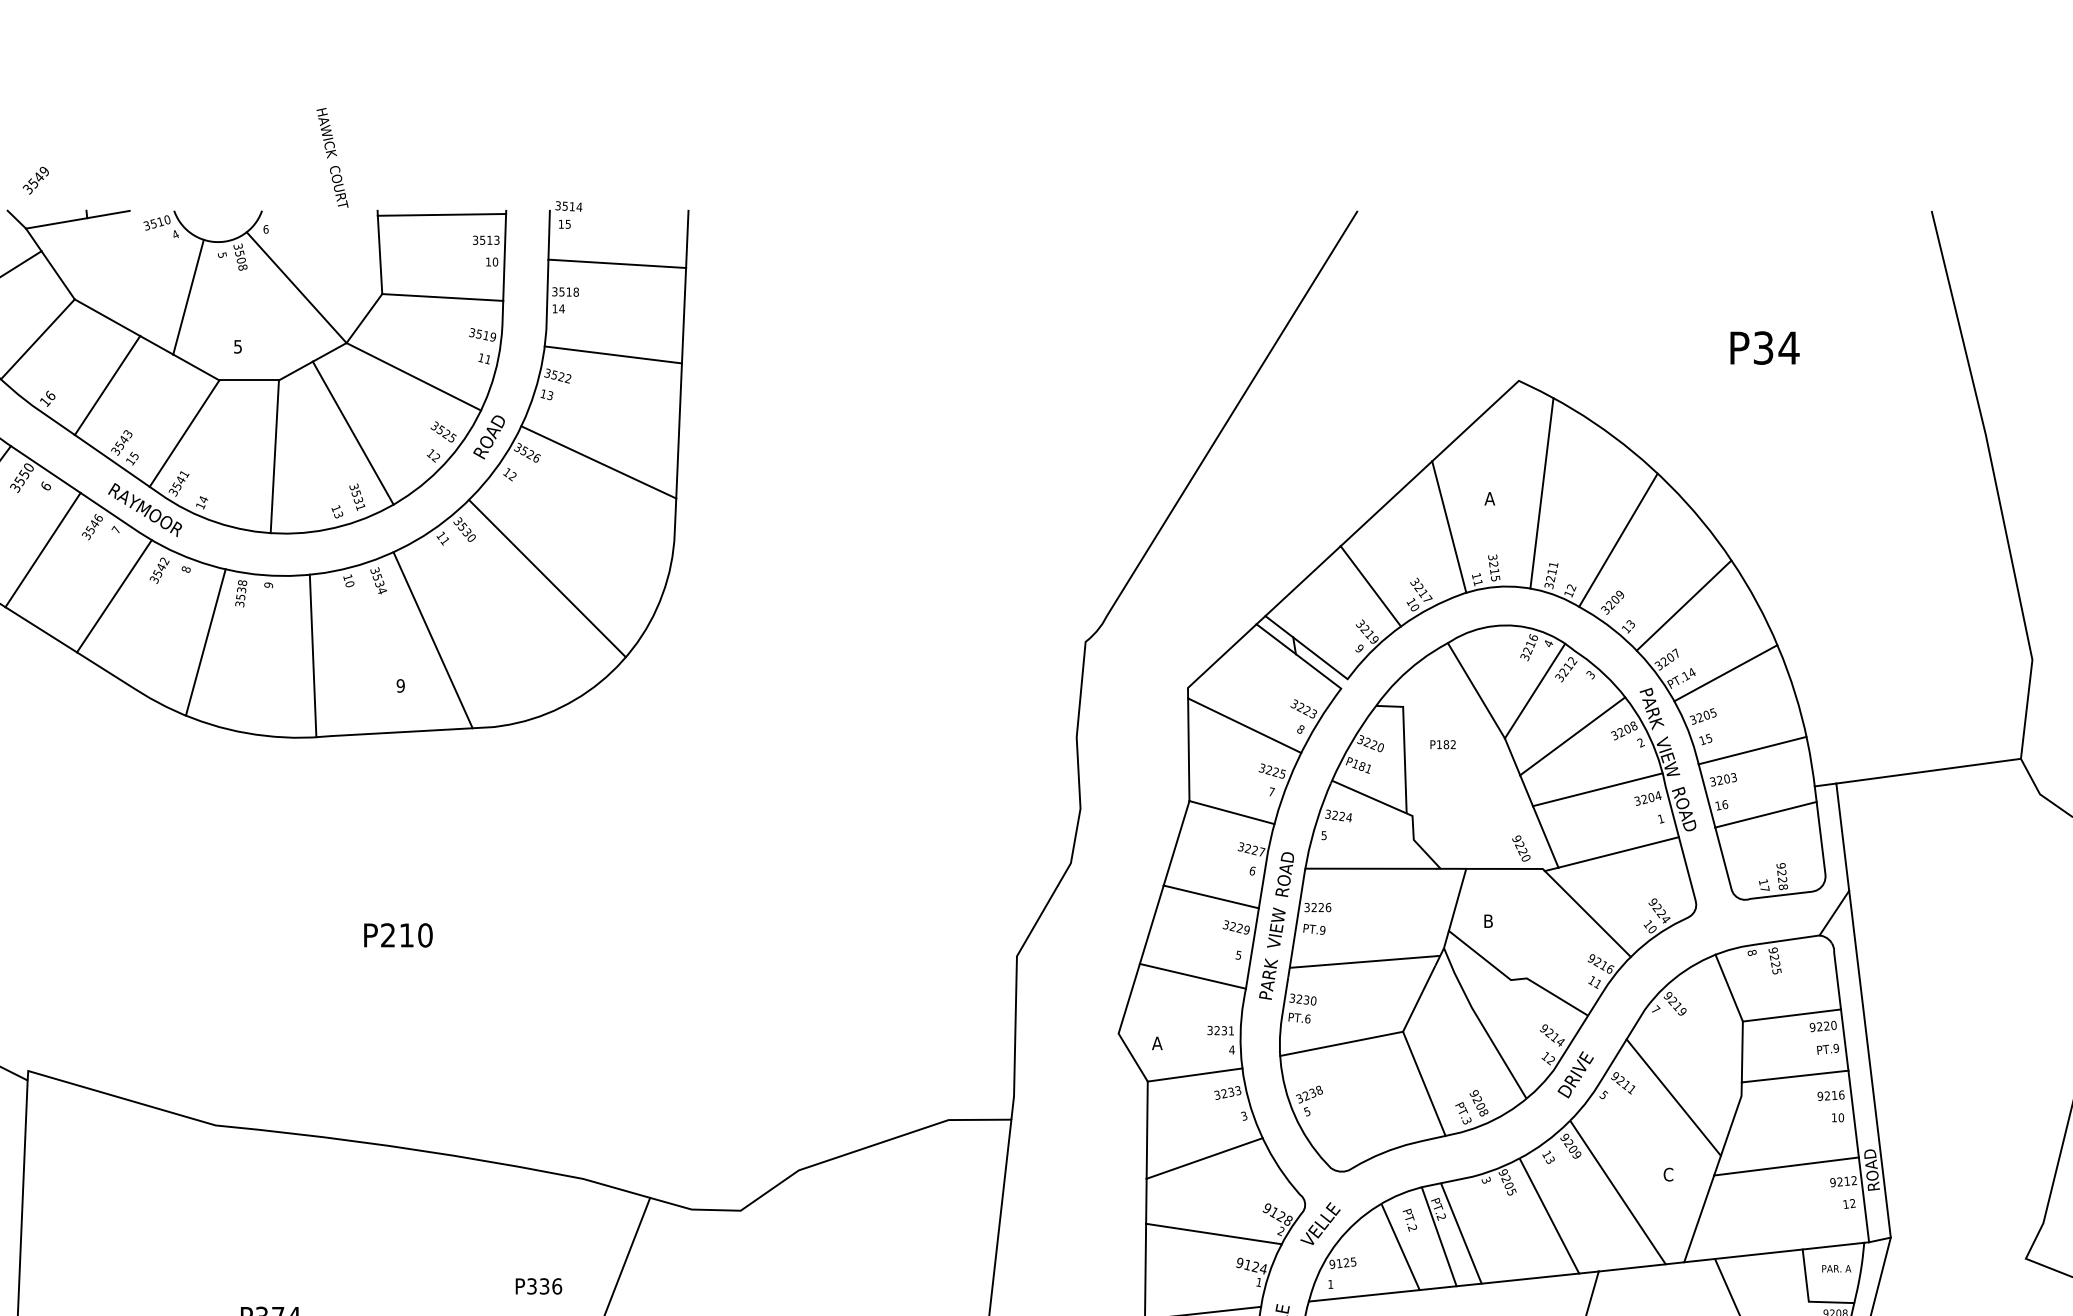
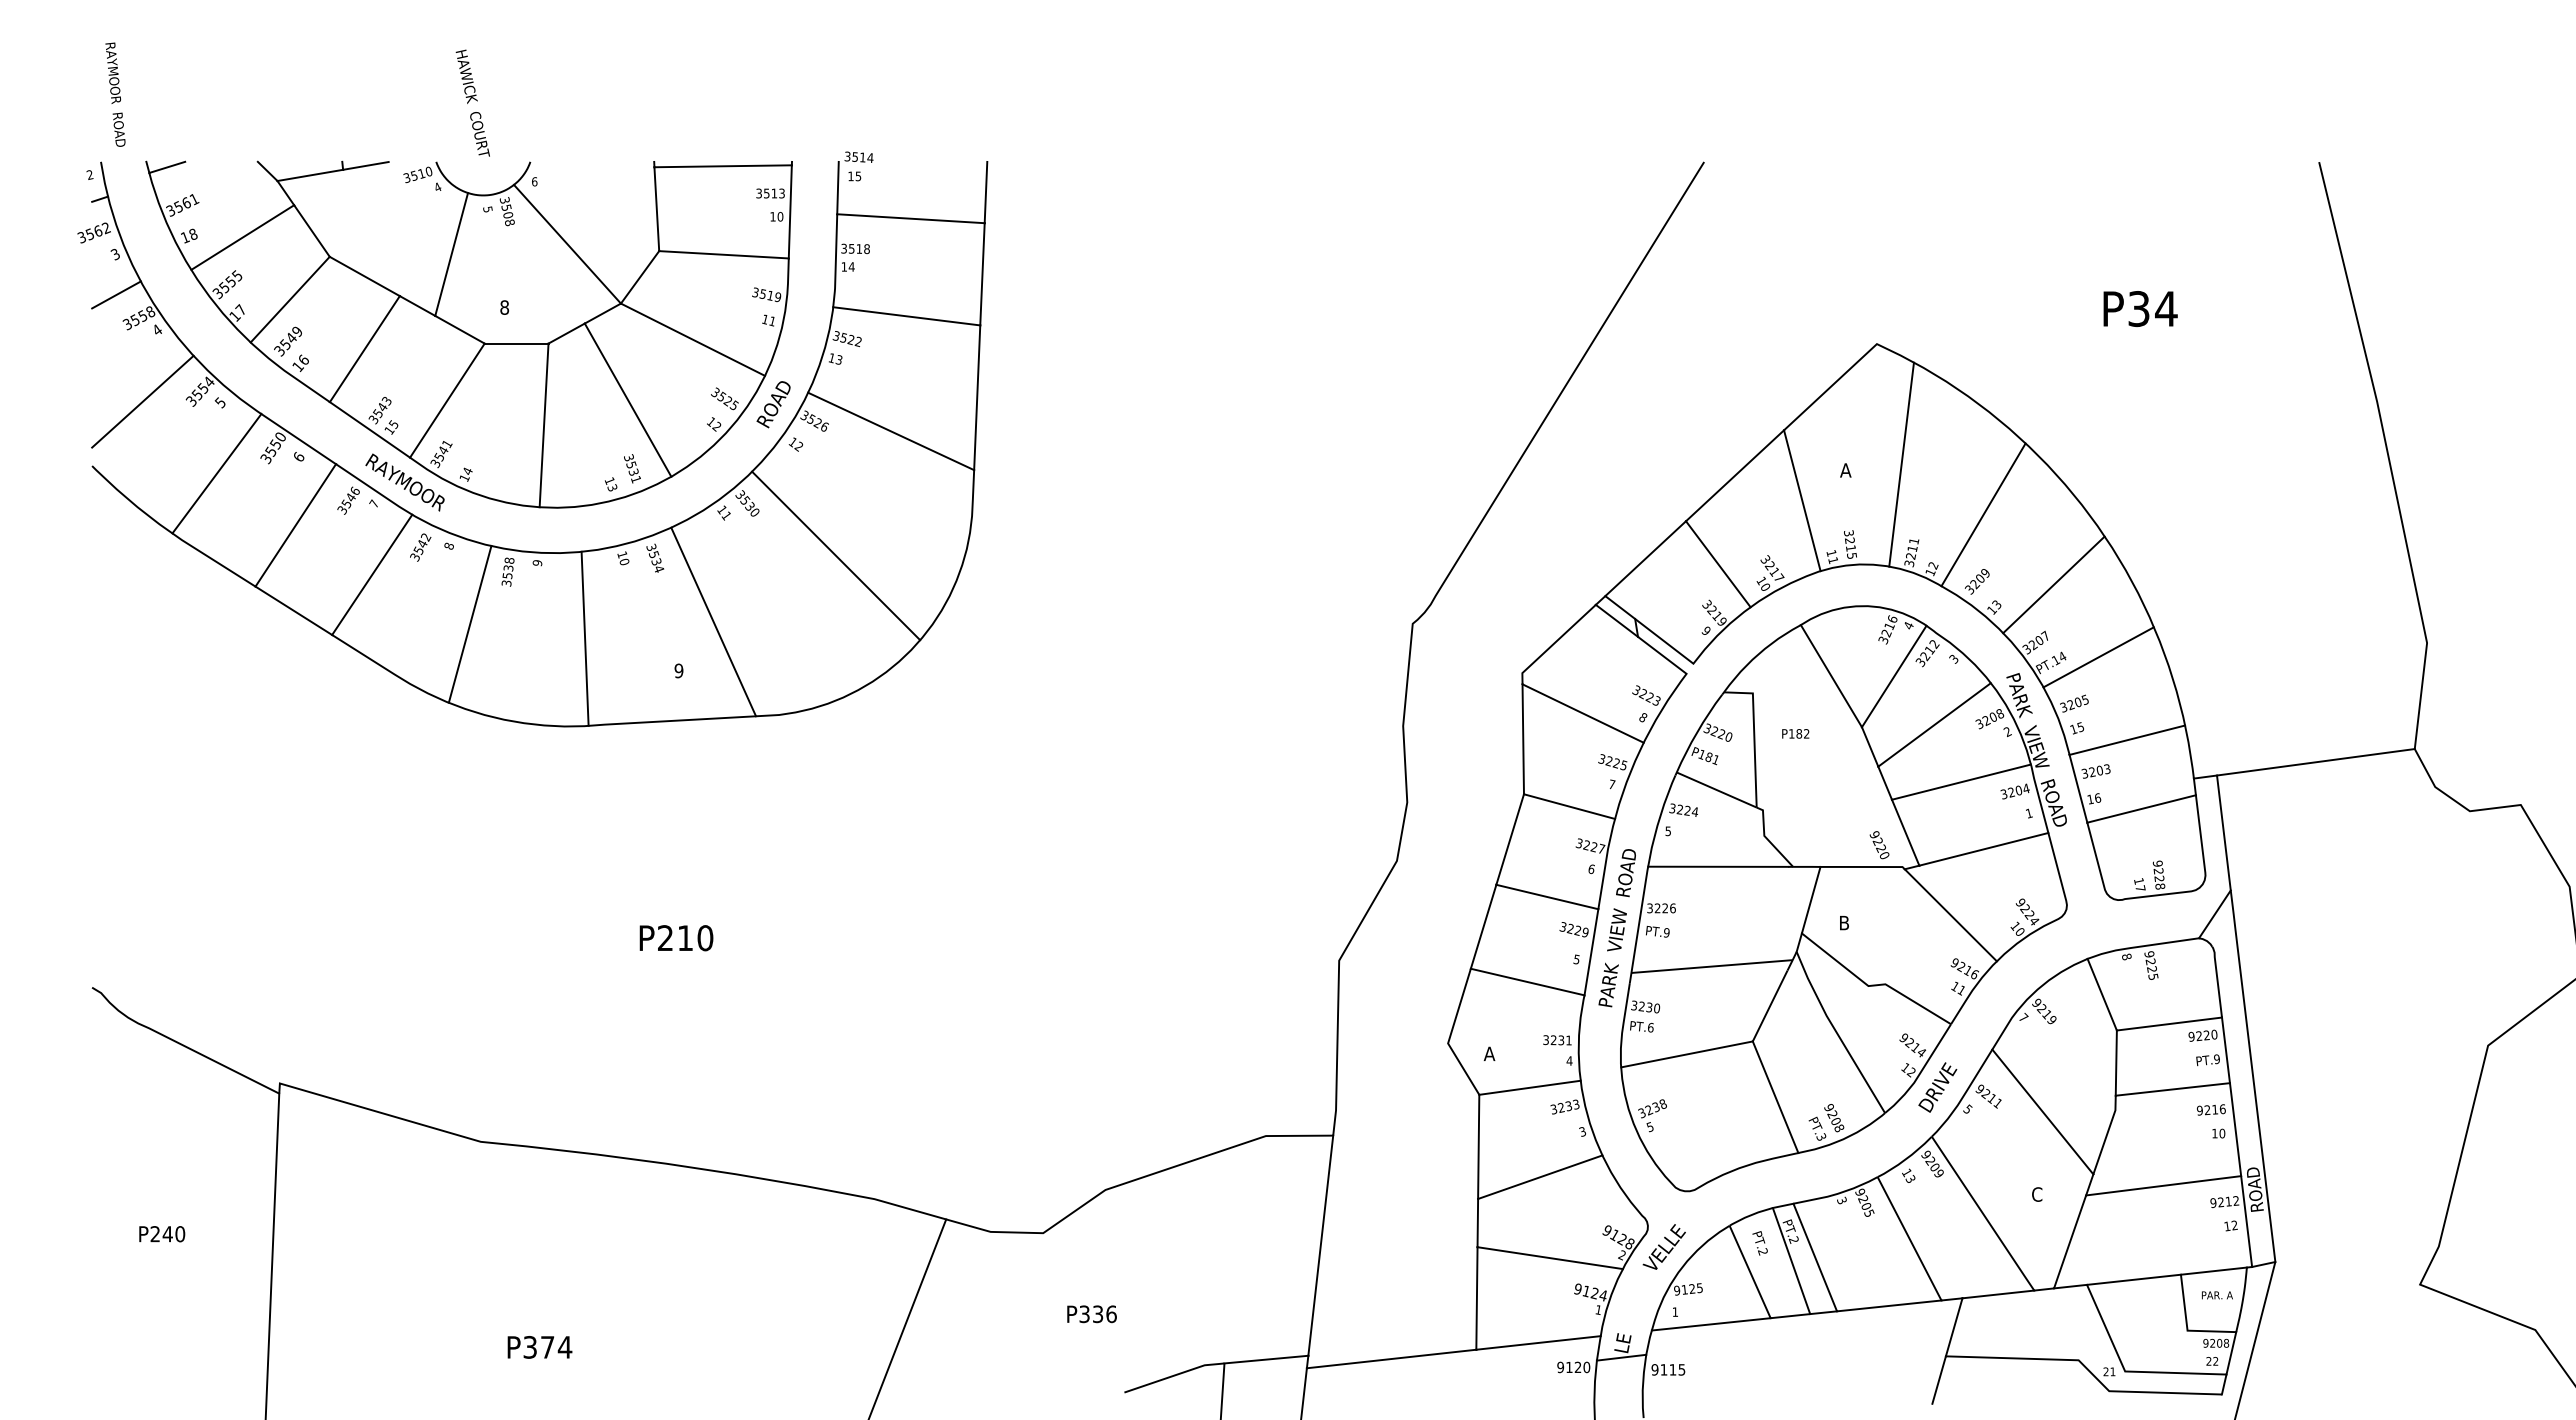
text: (332, 157) -> (472, 102), moved
text: (35, 180) -> (287, 341), moved
text: (237, 346) -> (504, 307), 5 -> 8
text: (538, 1286) -> (1091, 1314), moved

